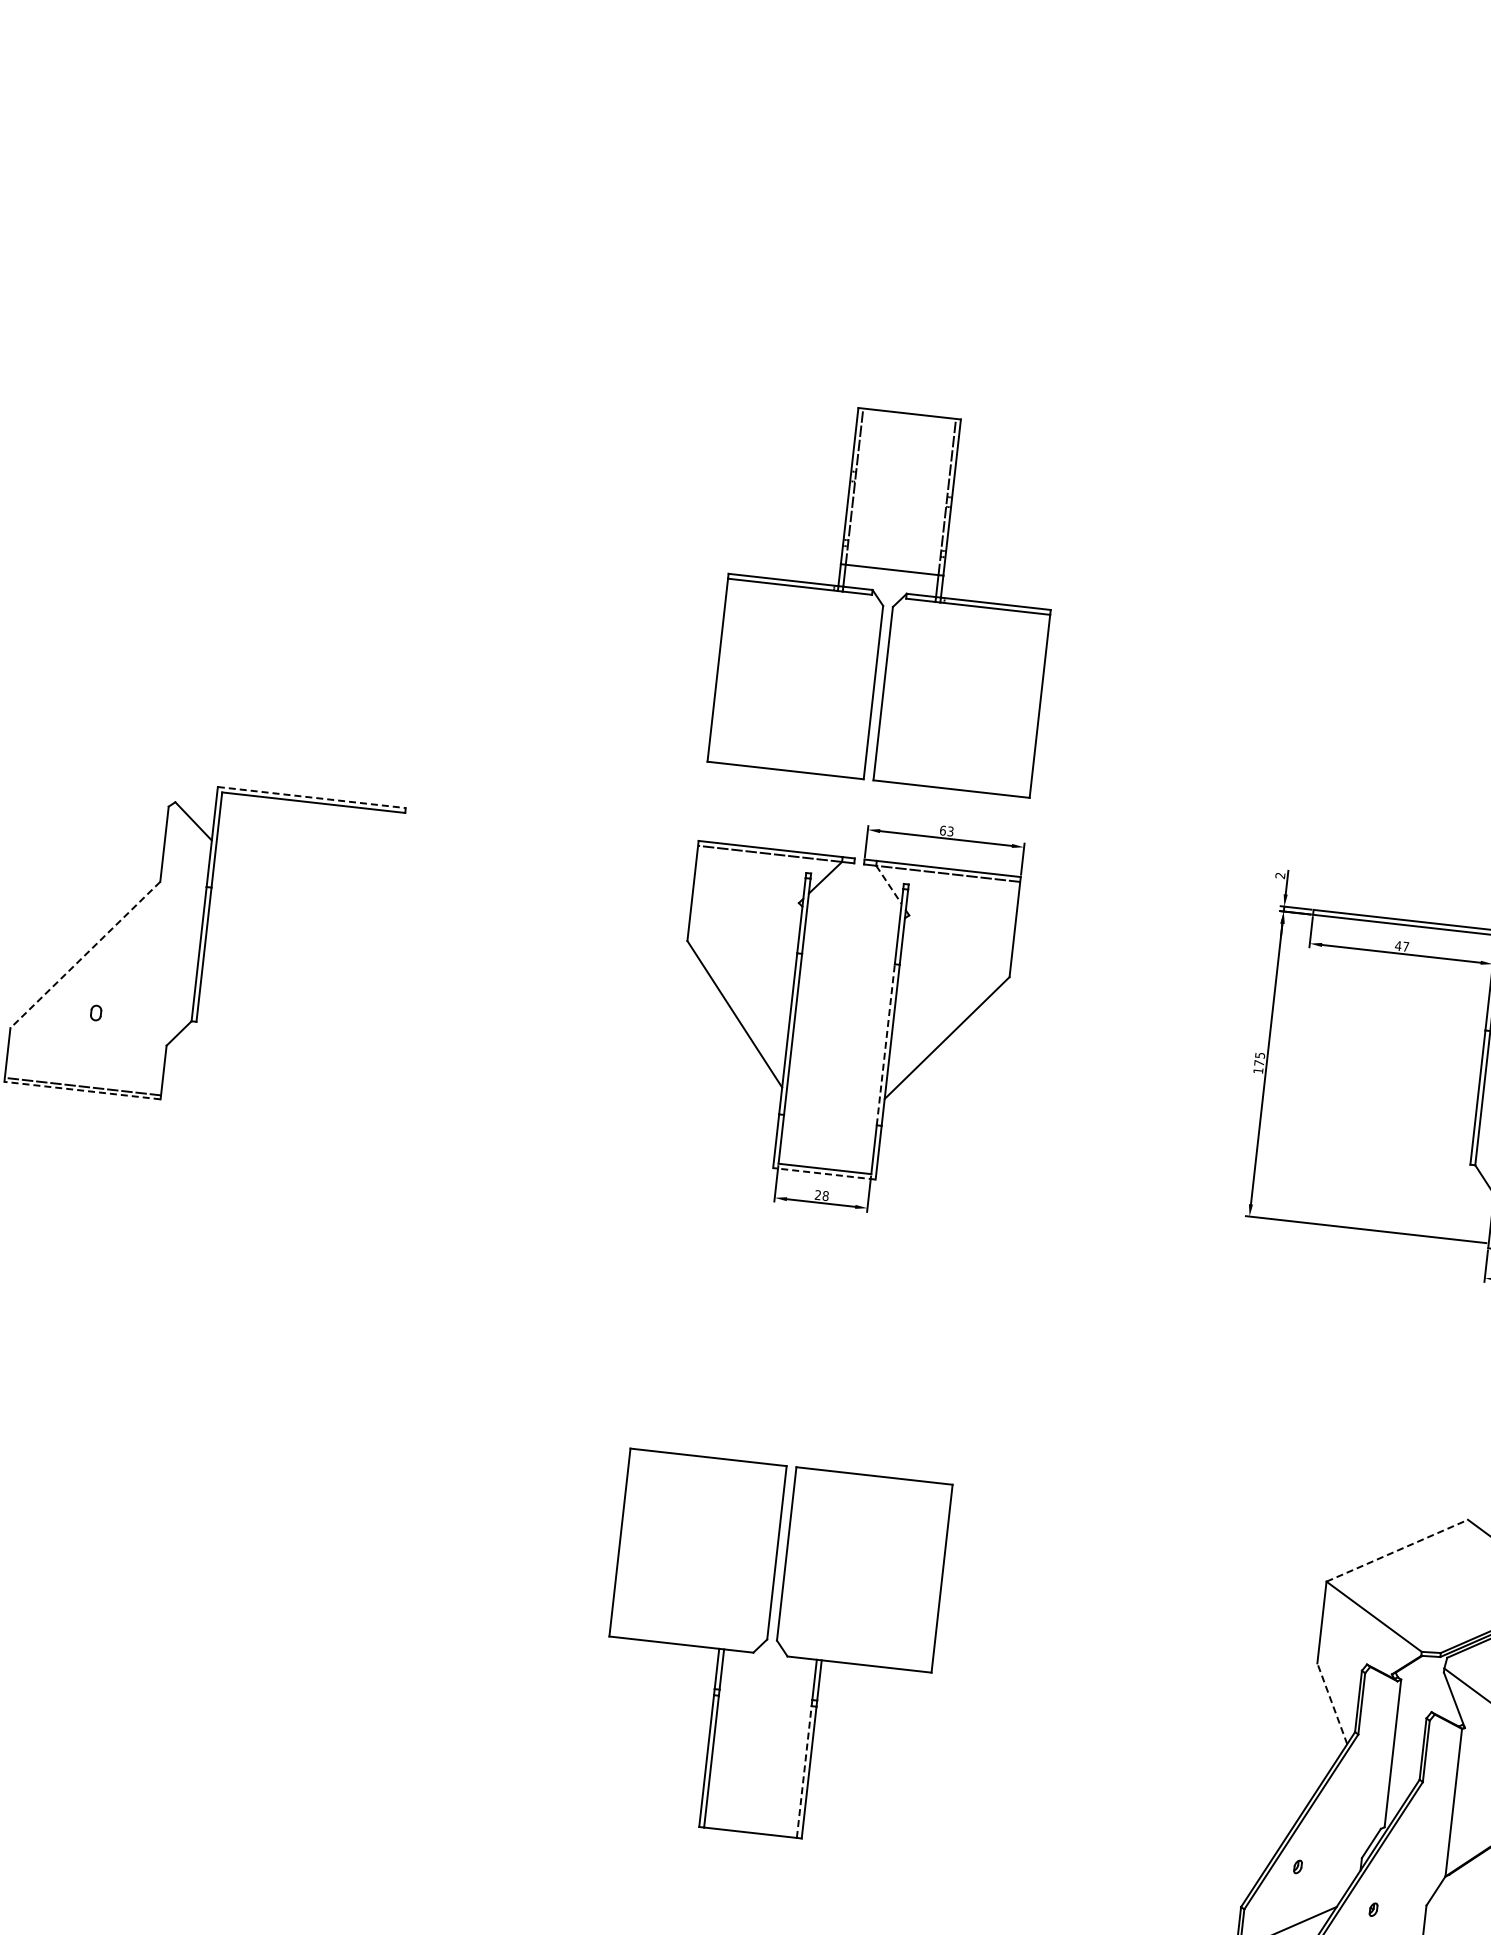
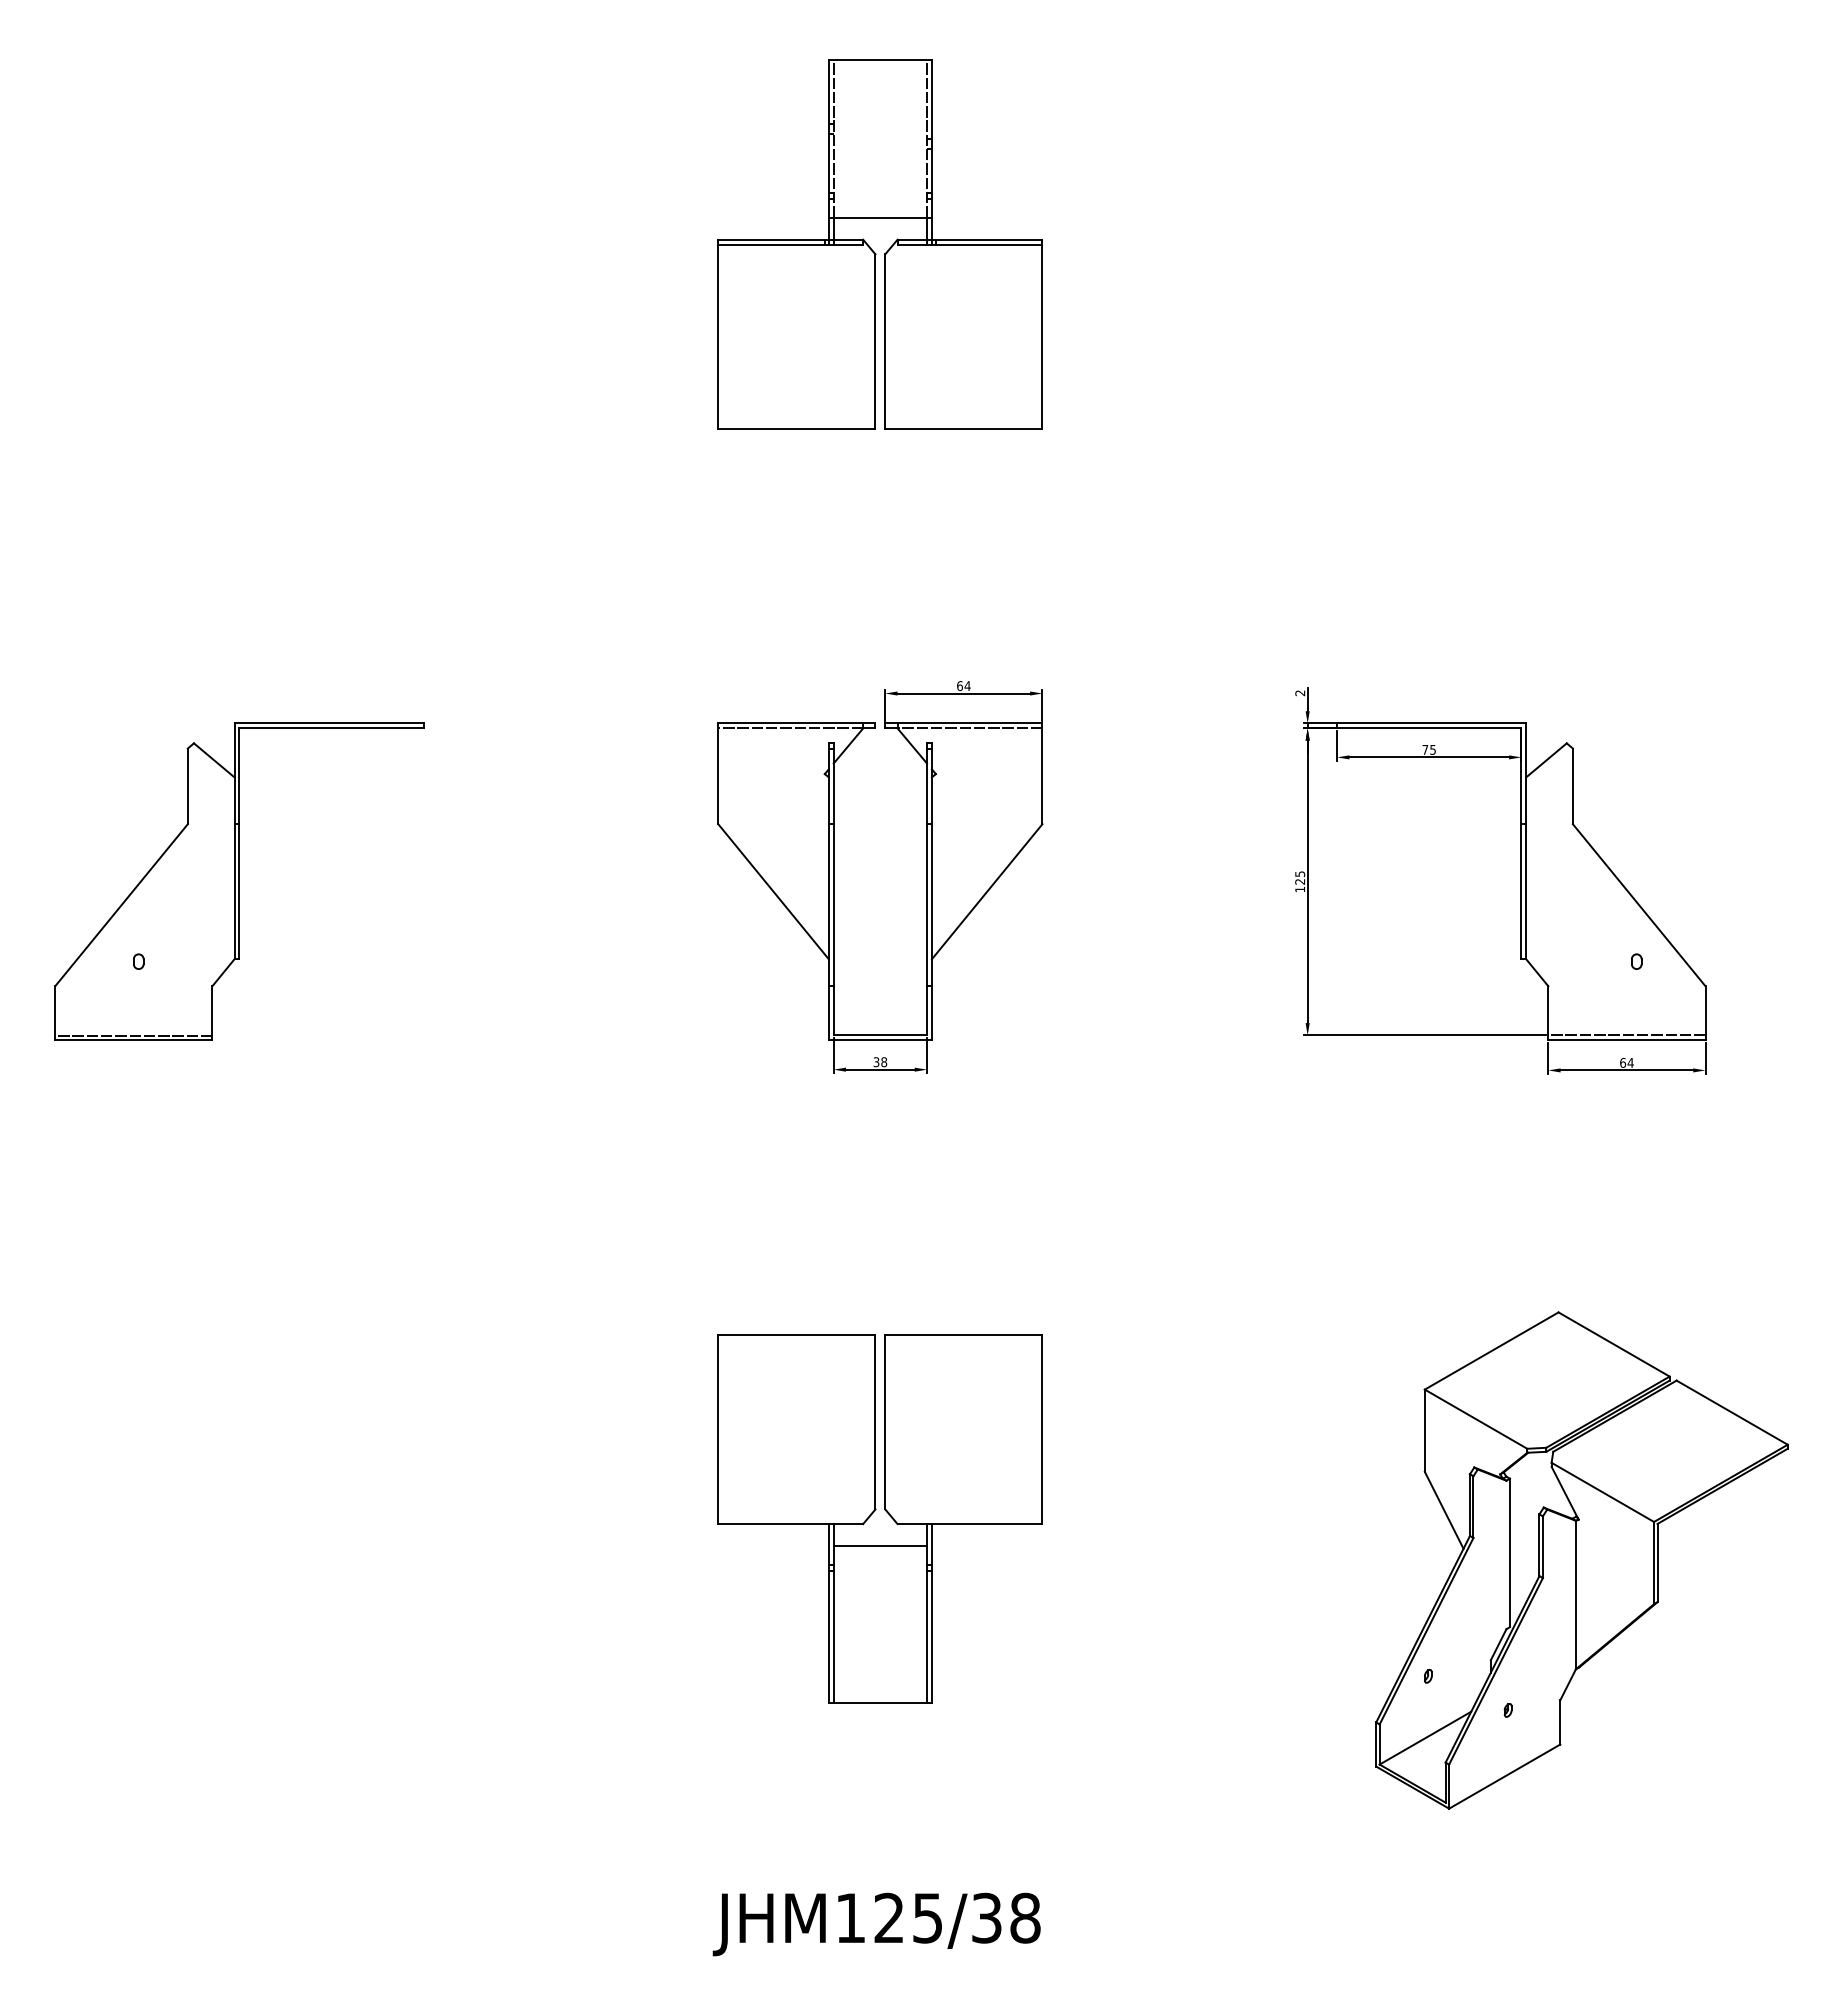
part: (881, 601) -> (873, 250), moved
line: (312, 797) -> (329, 723), dashed -> solid
text: (950, 831) -> (967, 686), 63 -> 64
line: (889, 884) -> (912, 745), dashed -> solid
text: (1401, 945) -> (1428, 749), 47 -> 75
line: (85, 955) -> (121, 905), dashed -> solid
line: (886, 1044) -> (927, 904), dashed -> solid
text: (1259, 1062) -> (1300, 881), 175 -> 125
line: (82, 1090) -> (133, 1040), dashed -> solid
line: (824, 1174) -> (880, 1040), dashed -> solid
text: (818, 1195) -> (876, 1062), 28 -> 38
line: (1398, 1550) -> (1492, 1350), dashed -> solid
line: (768, 1676) -> (880, 1546), added
line: (1331, 1702) -> (1443, 1509), dashed -> solid
line: (804, 1771) -> (927, 1636), dashed -> solid

